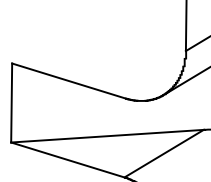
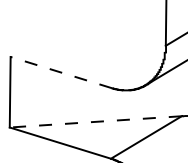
line: (68, 80) -> (60, 72), solid -> dashed
line: (106, 136) -> (94, 122), solid -> dashed

